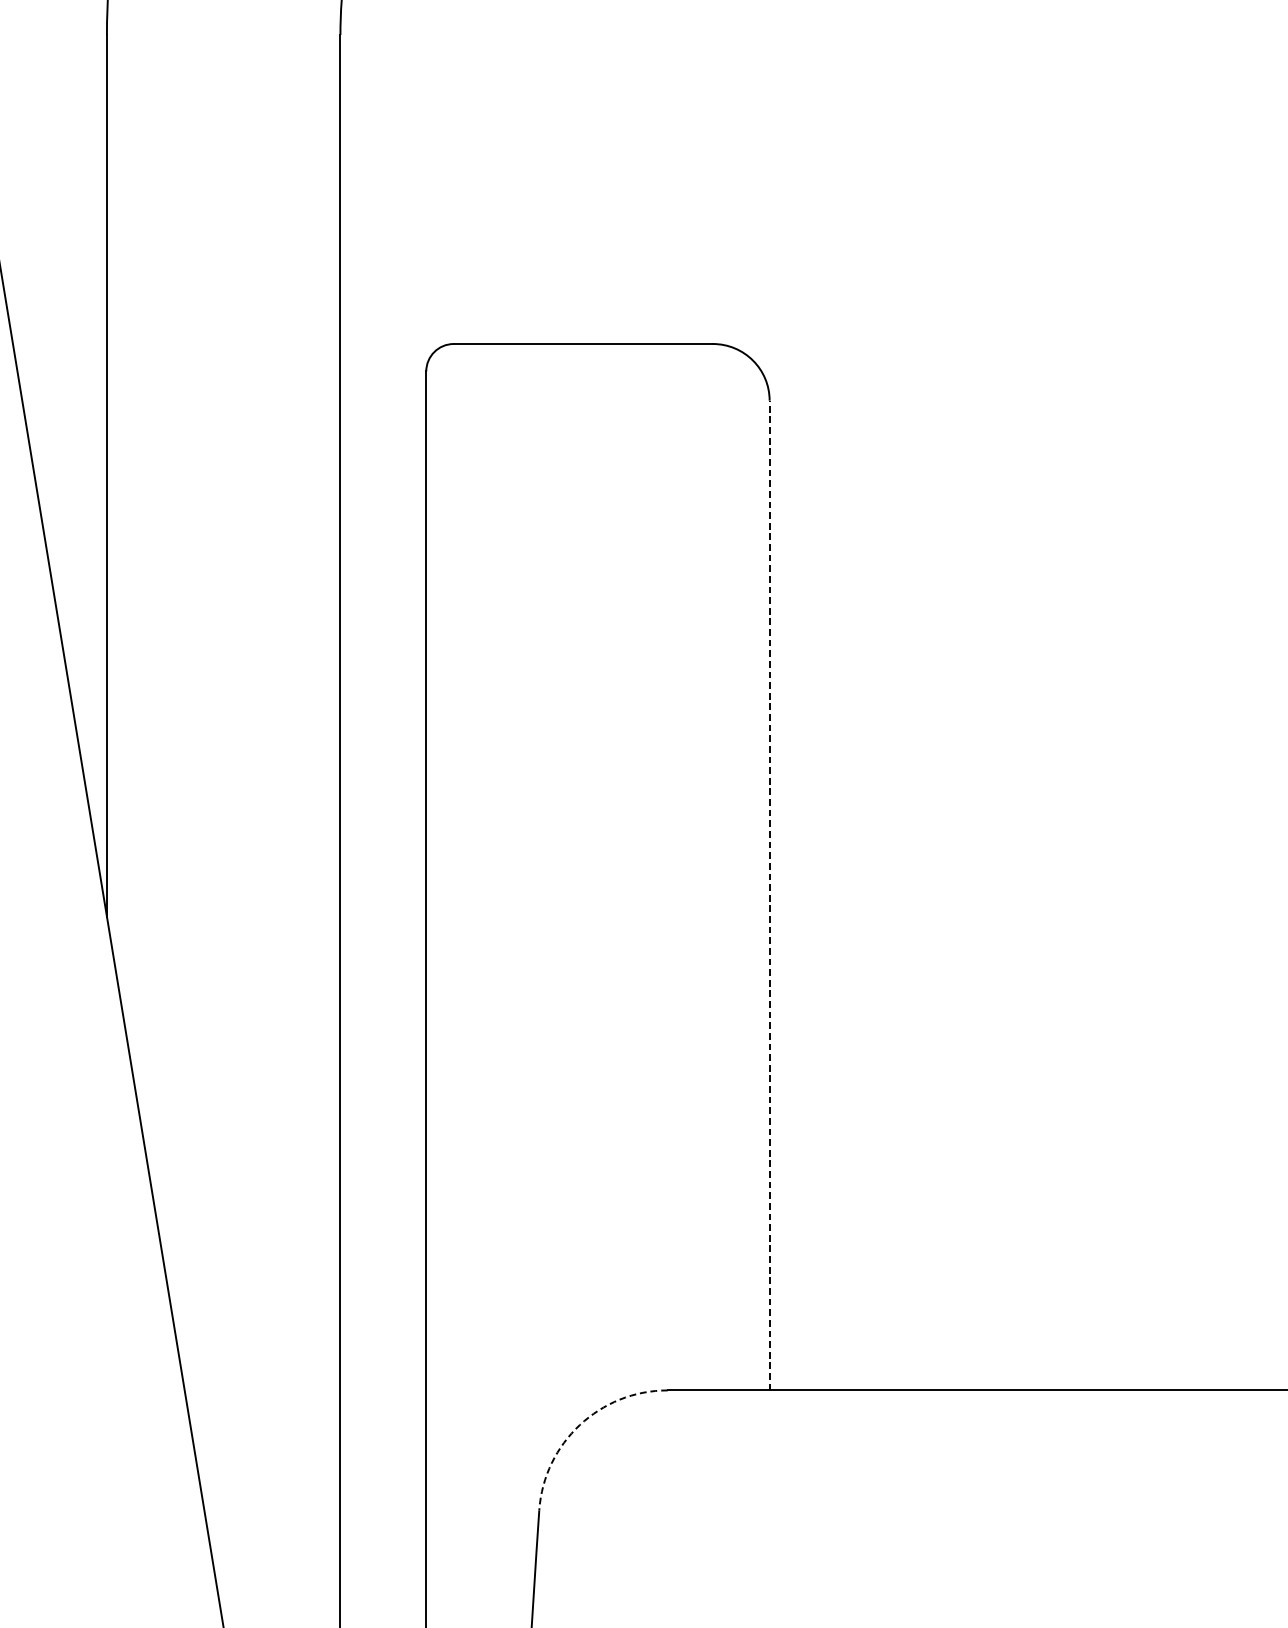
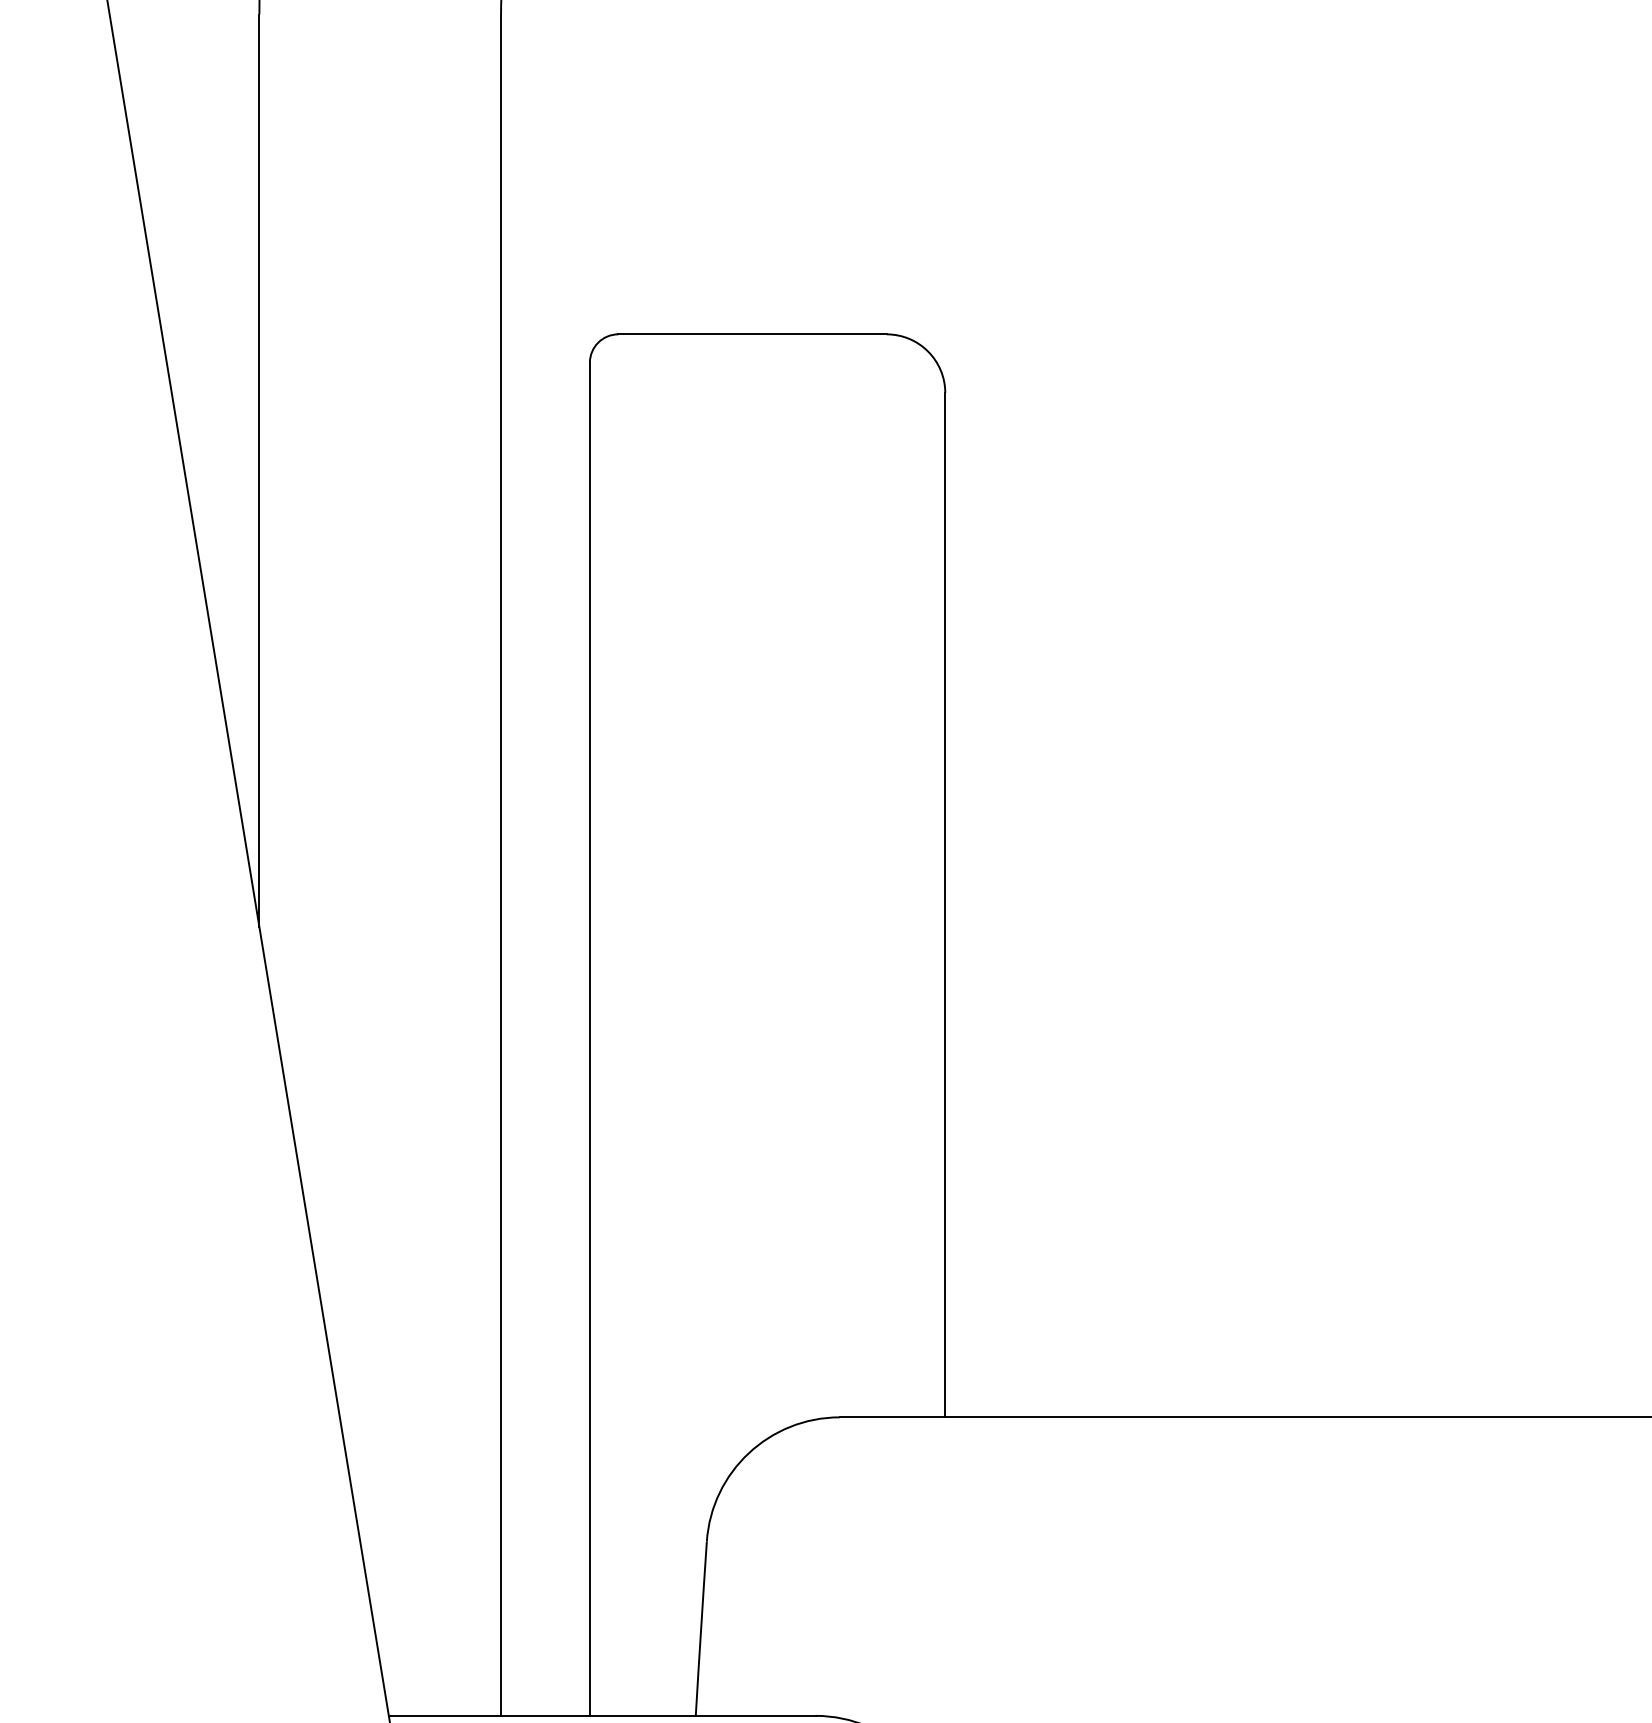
line: (769, 894) -> (945, 904), dashed -> solid
arc: (579, 1425) -> (748, 1453), dashed -> solid

